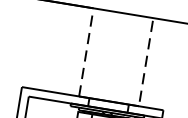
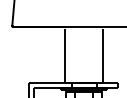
line: (86, 53) -> (65, 55), dashed -> solid
line: (146, 63) -> (103, 55), dashed -> solid

